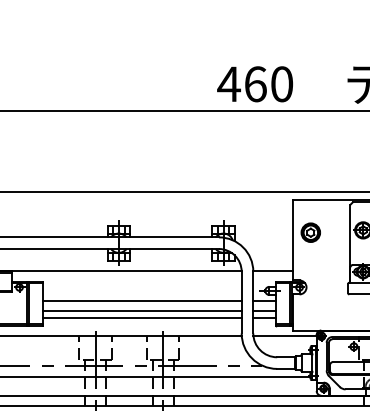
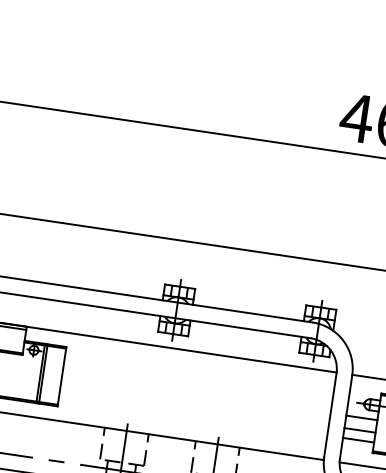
line: (141, 301) -> (195, 393), removed
line: (141, 310) -> (193, 405), removed
line: (141, 317) -> (192, 415), removed

